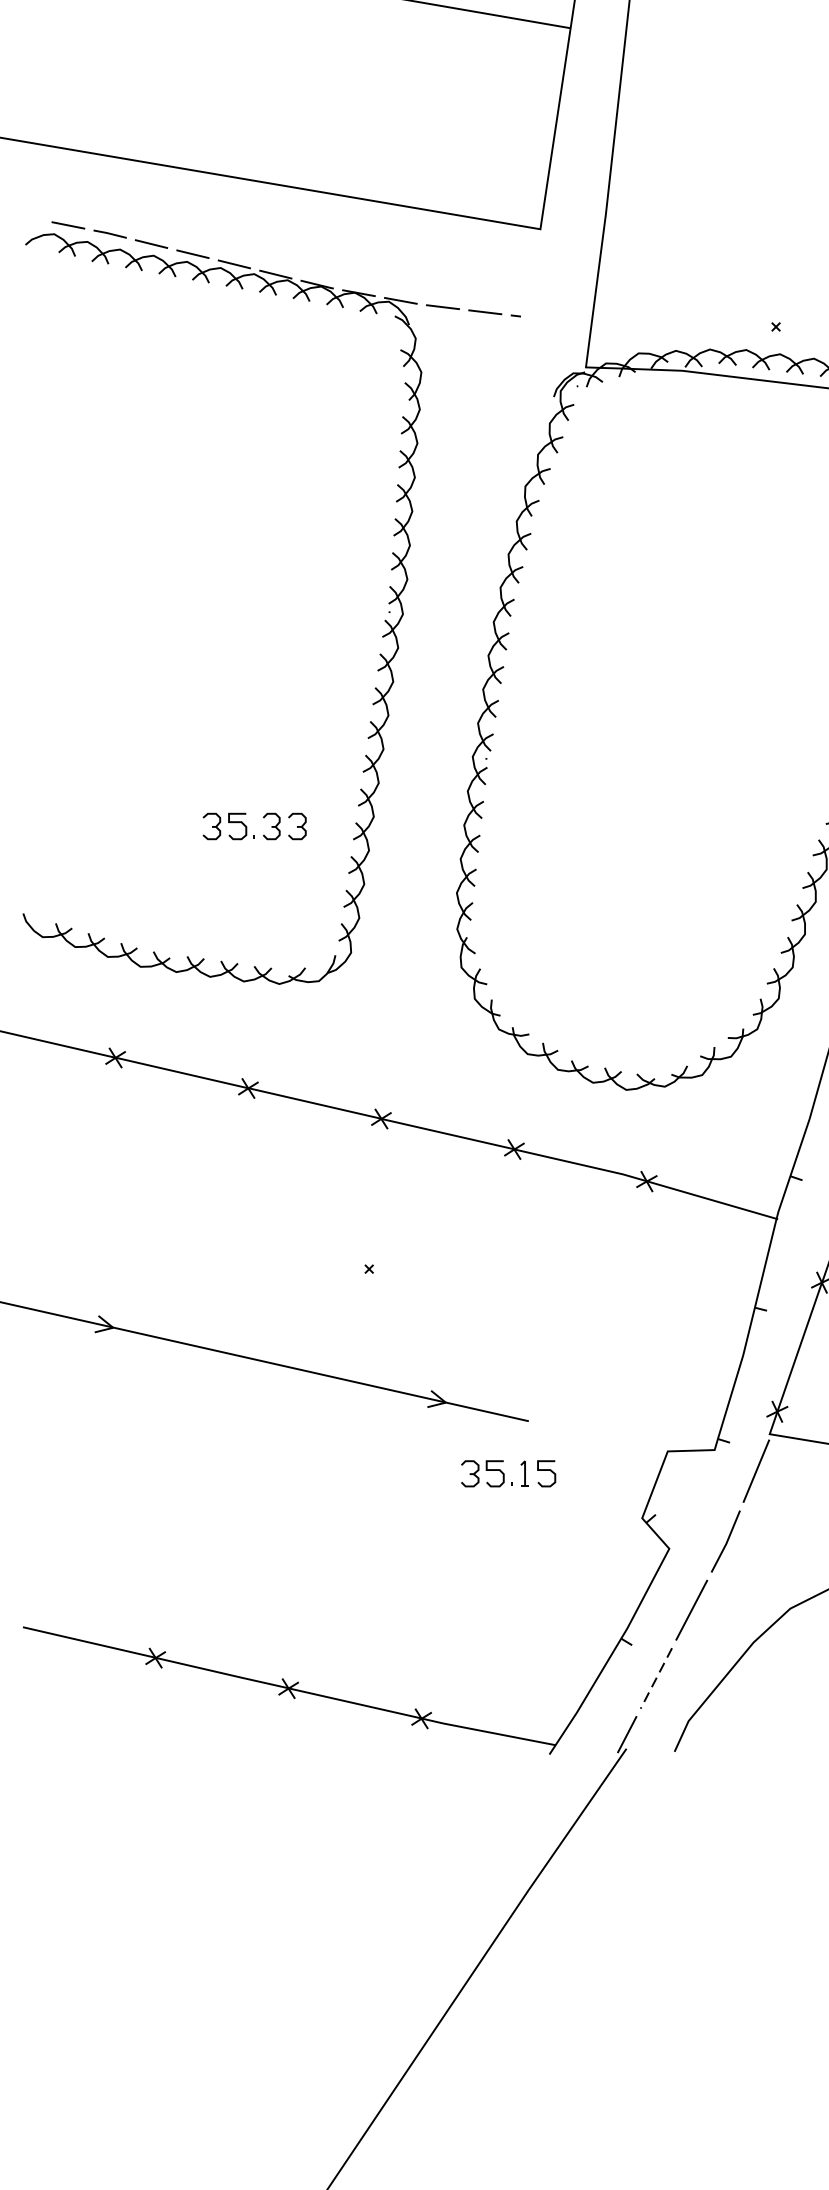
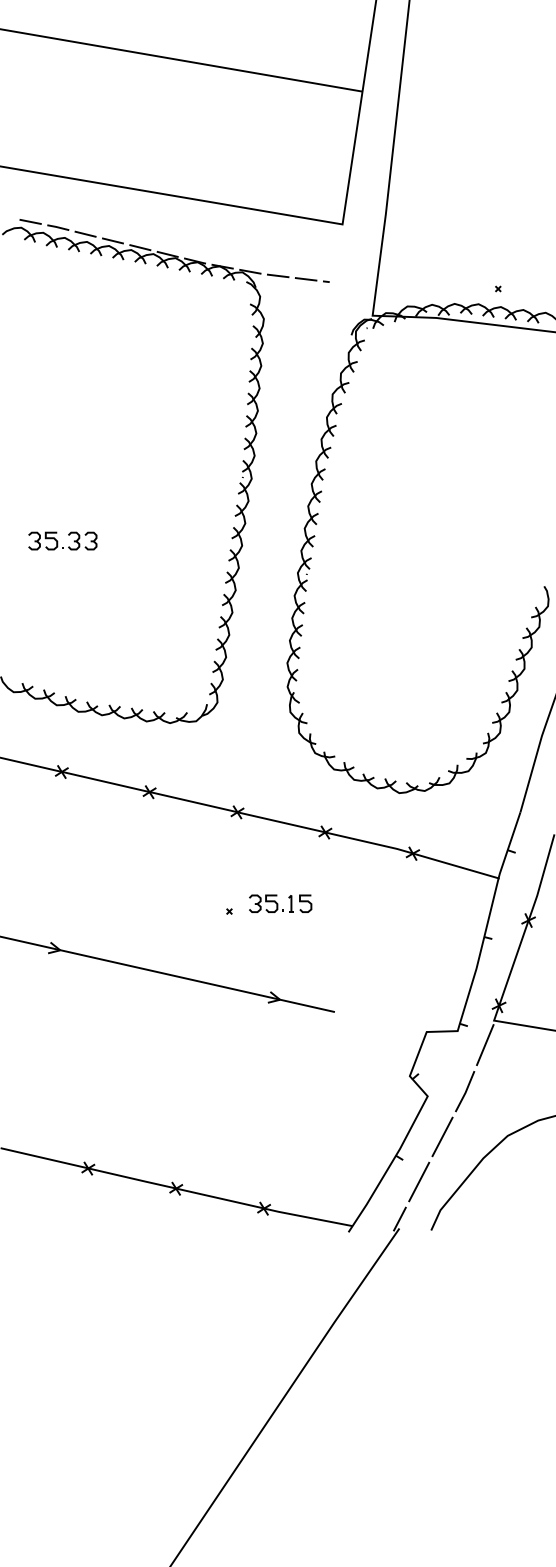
part: (254, 825) -> (62, 540), moved
part: (508, 1473) -> (280, 903), moved
line: (656, 1679) -> (419, 1182), dashed -> solid

